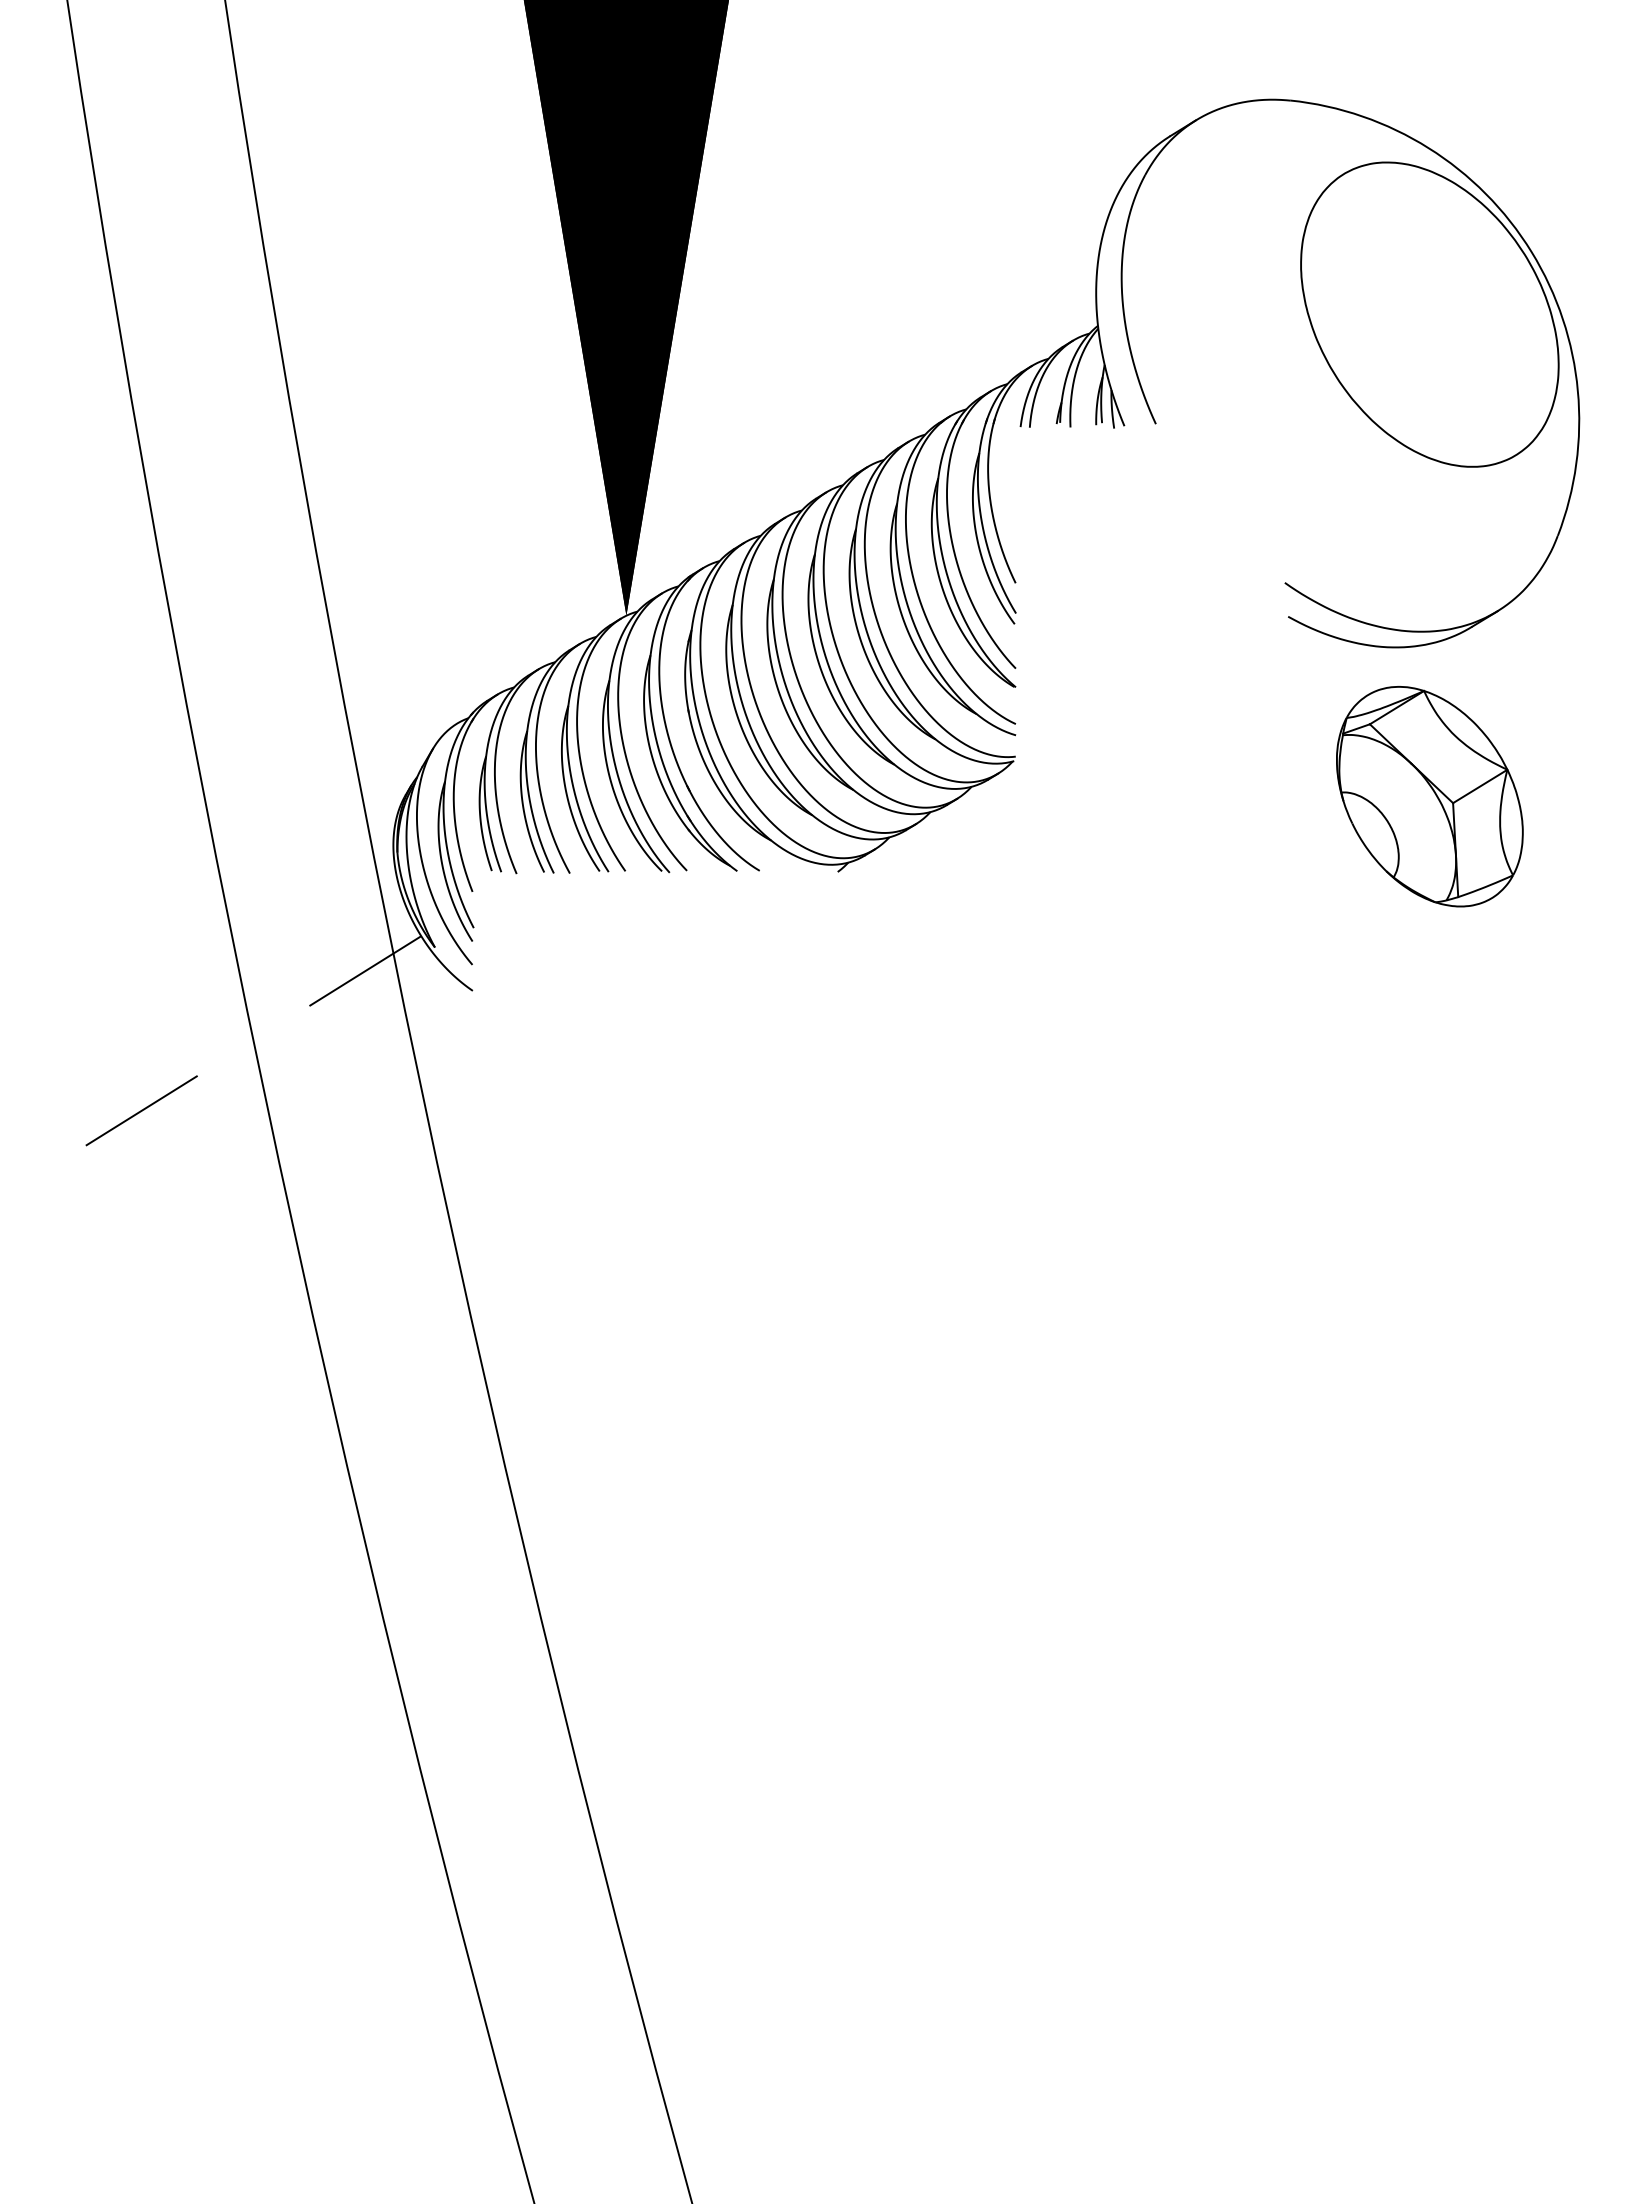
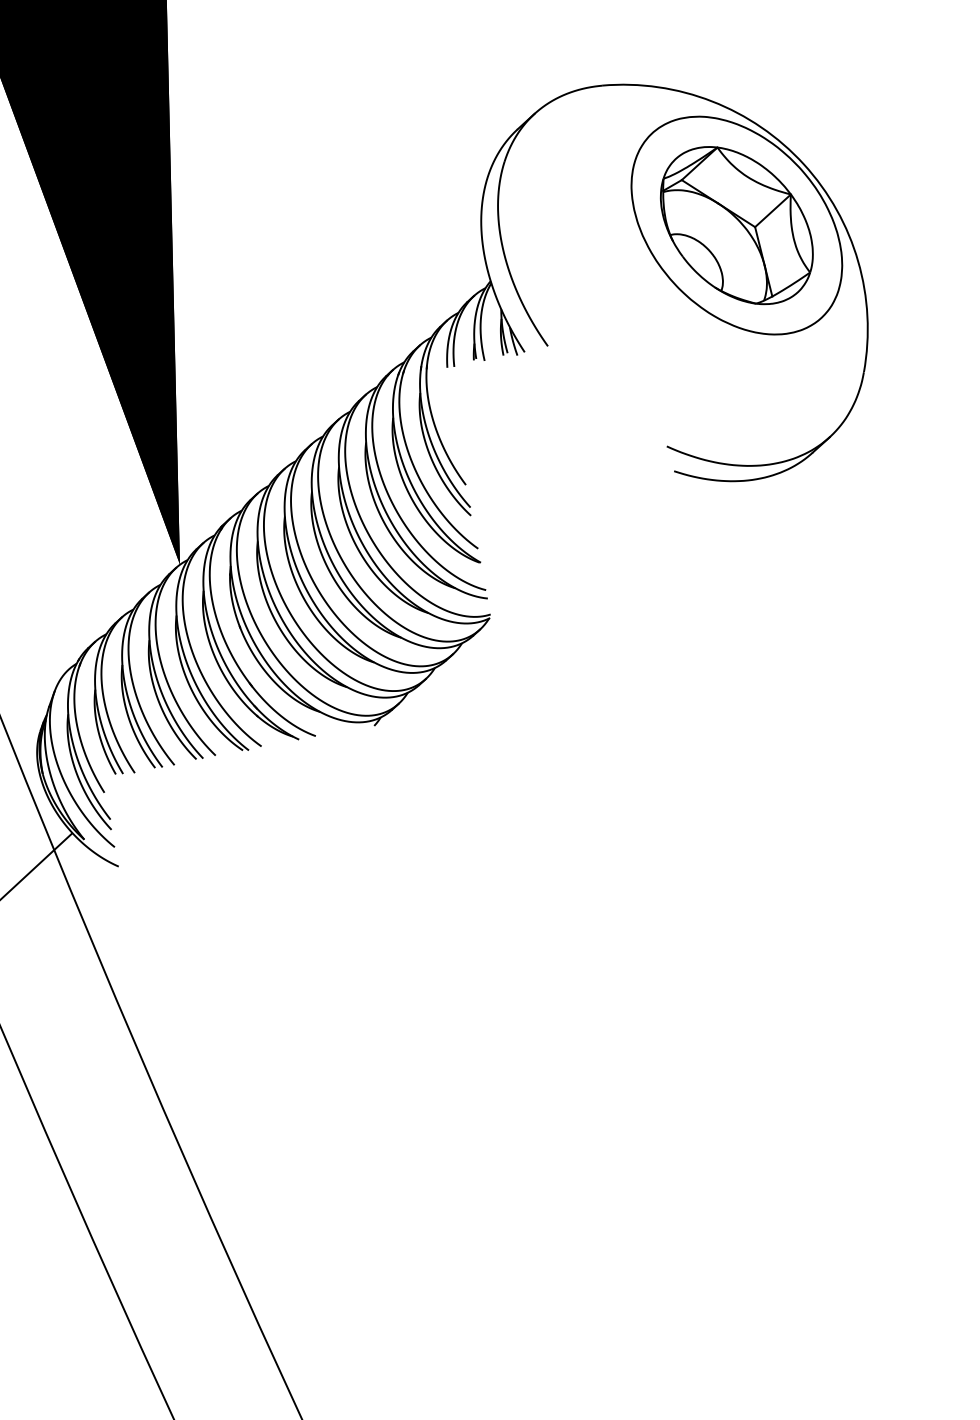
part: (1429, 796) -> (736, 225), moved

